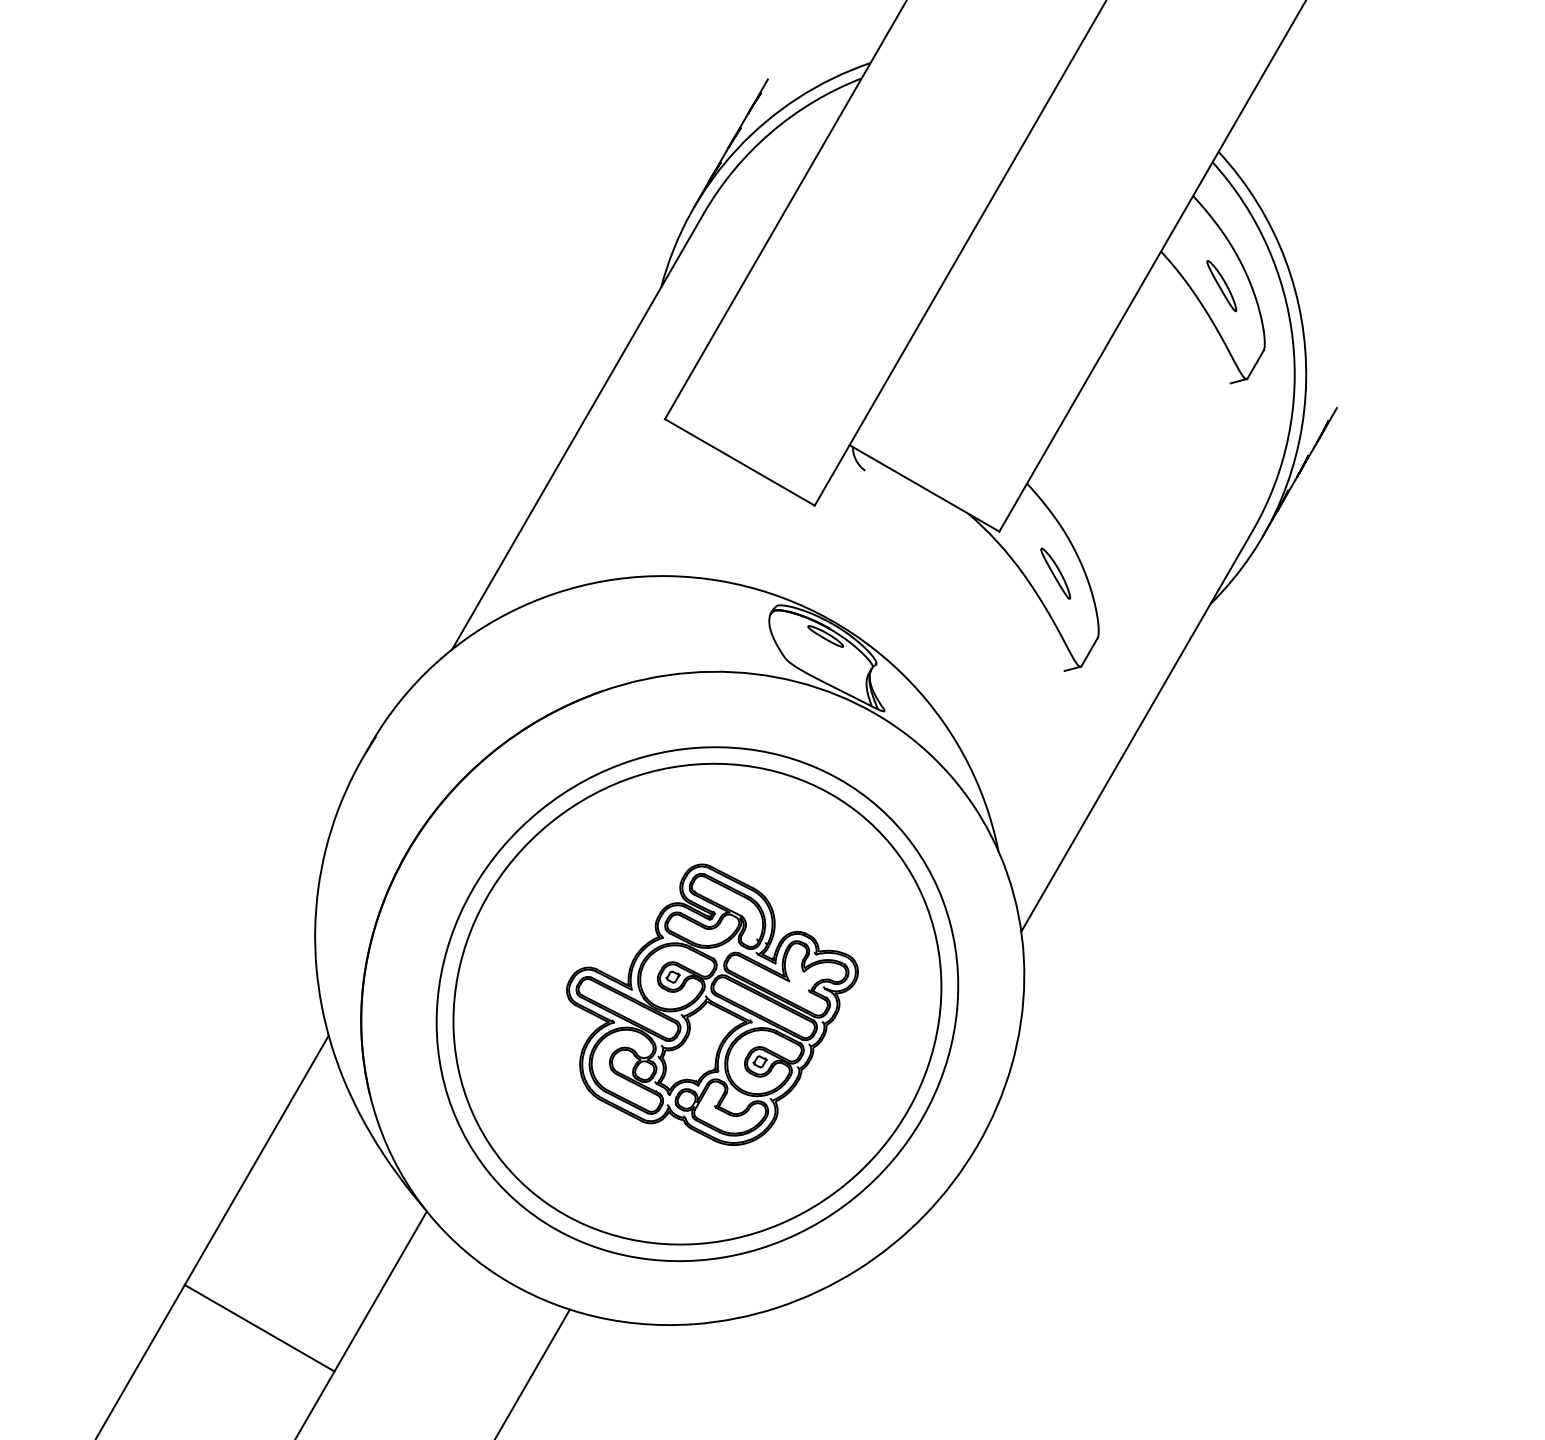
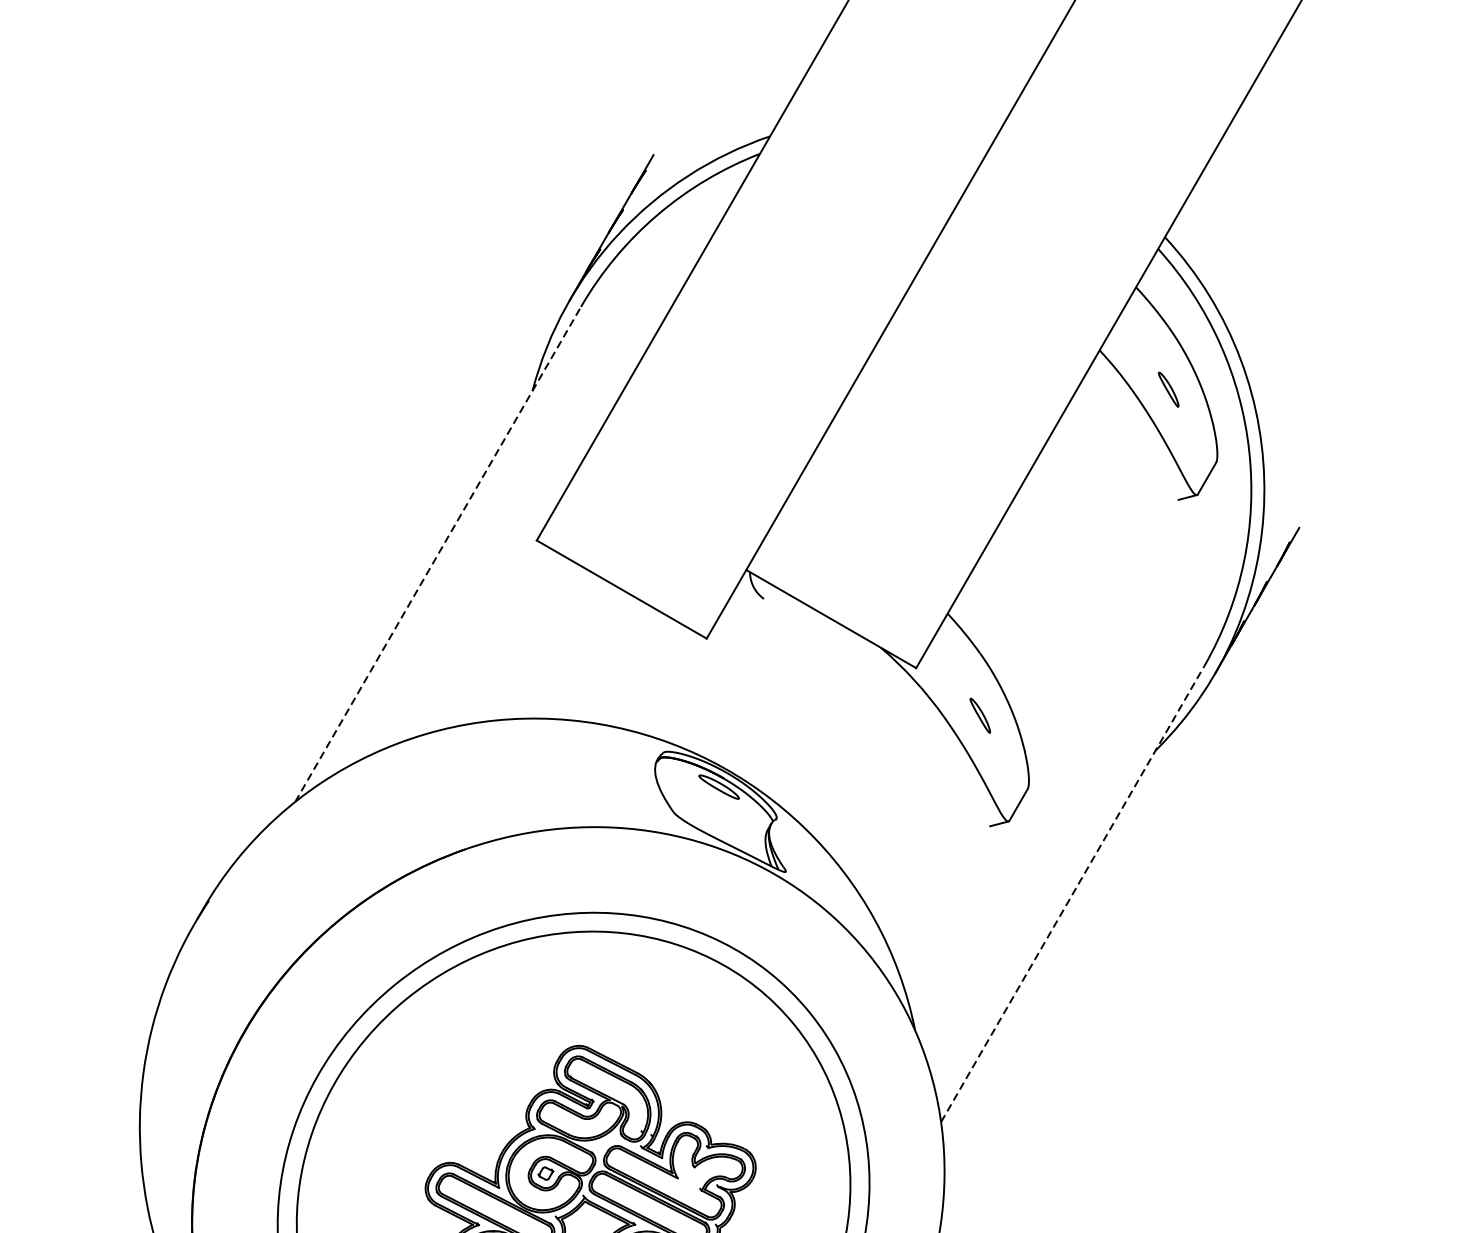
part: (1221, 286) -> (1168, 389), size x0.6
line: (577, 431) -> (437, 554), solid -> dashed
part: (1055, 573) -> (979, 715), size x0.6
line: (1137, 731) -> (1072, 894), solid -> dashed

